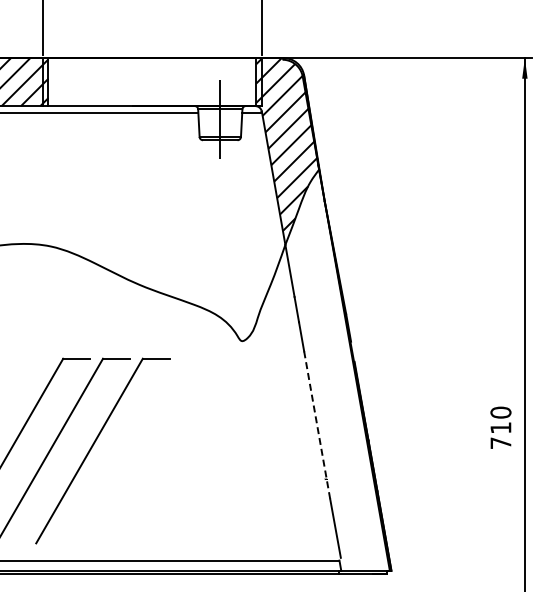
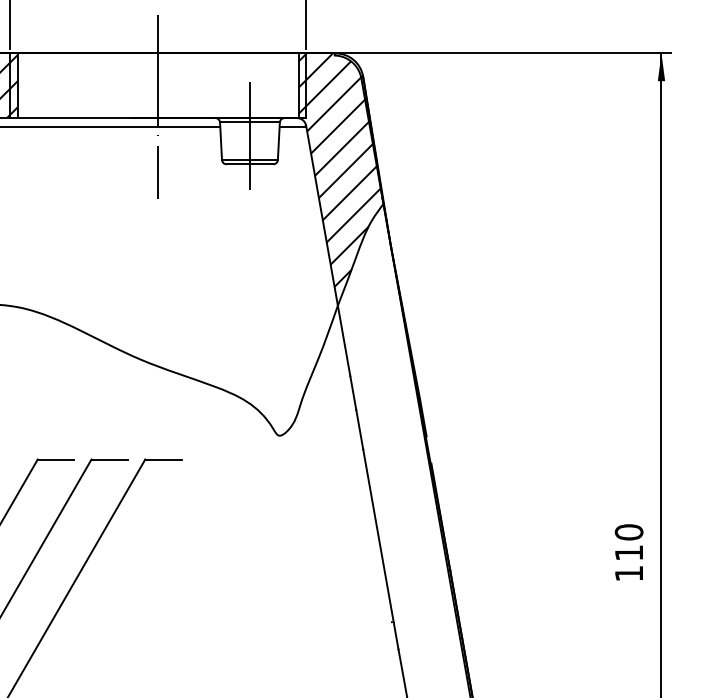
line: (152, 97) -> (158, 106), added
line: (317, 425) -> (381, 549), dashed -> solid
text: (500, 442) -> (628, 572), 710 -> 110

